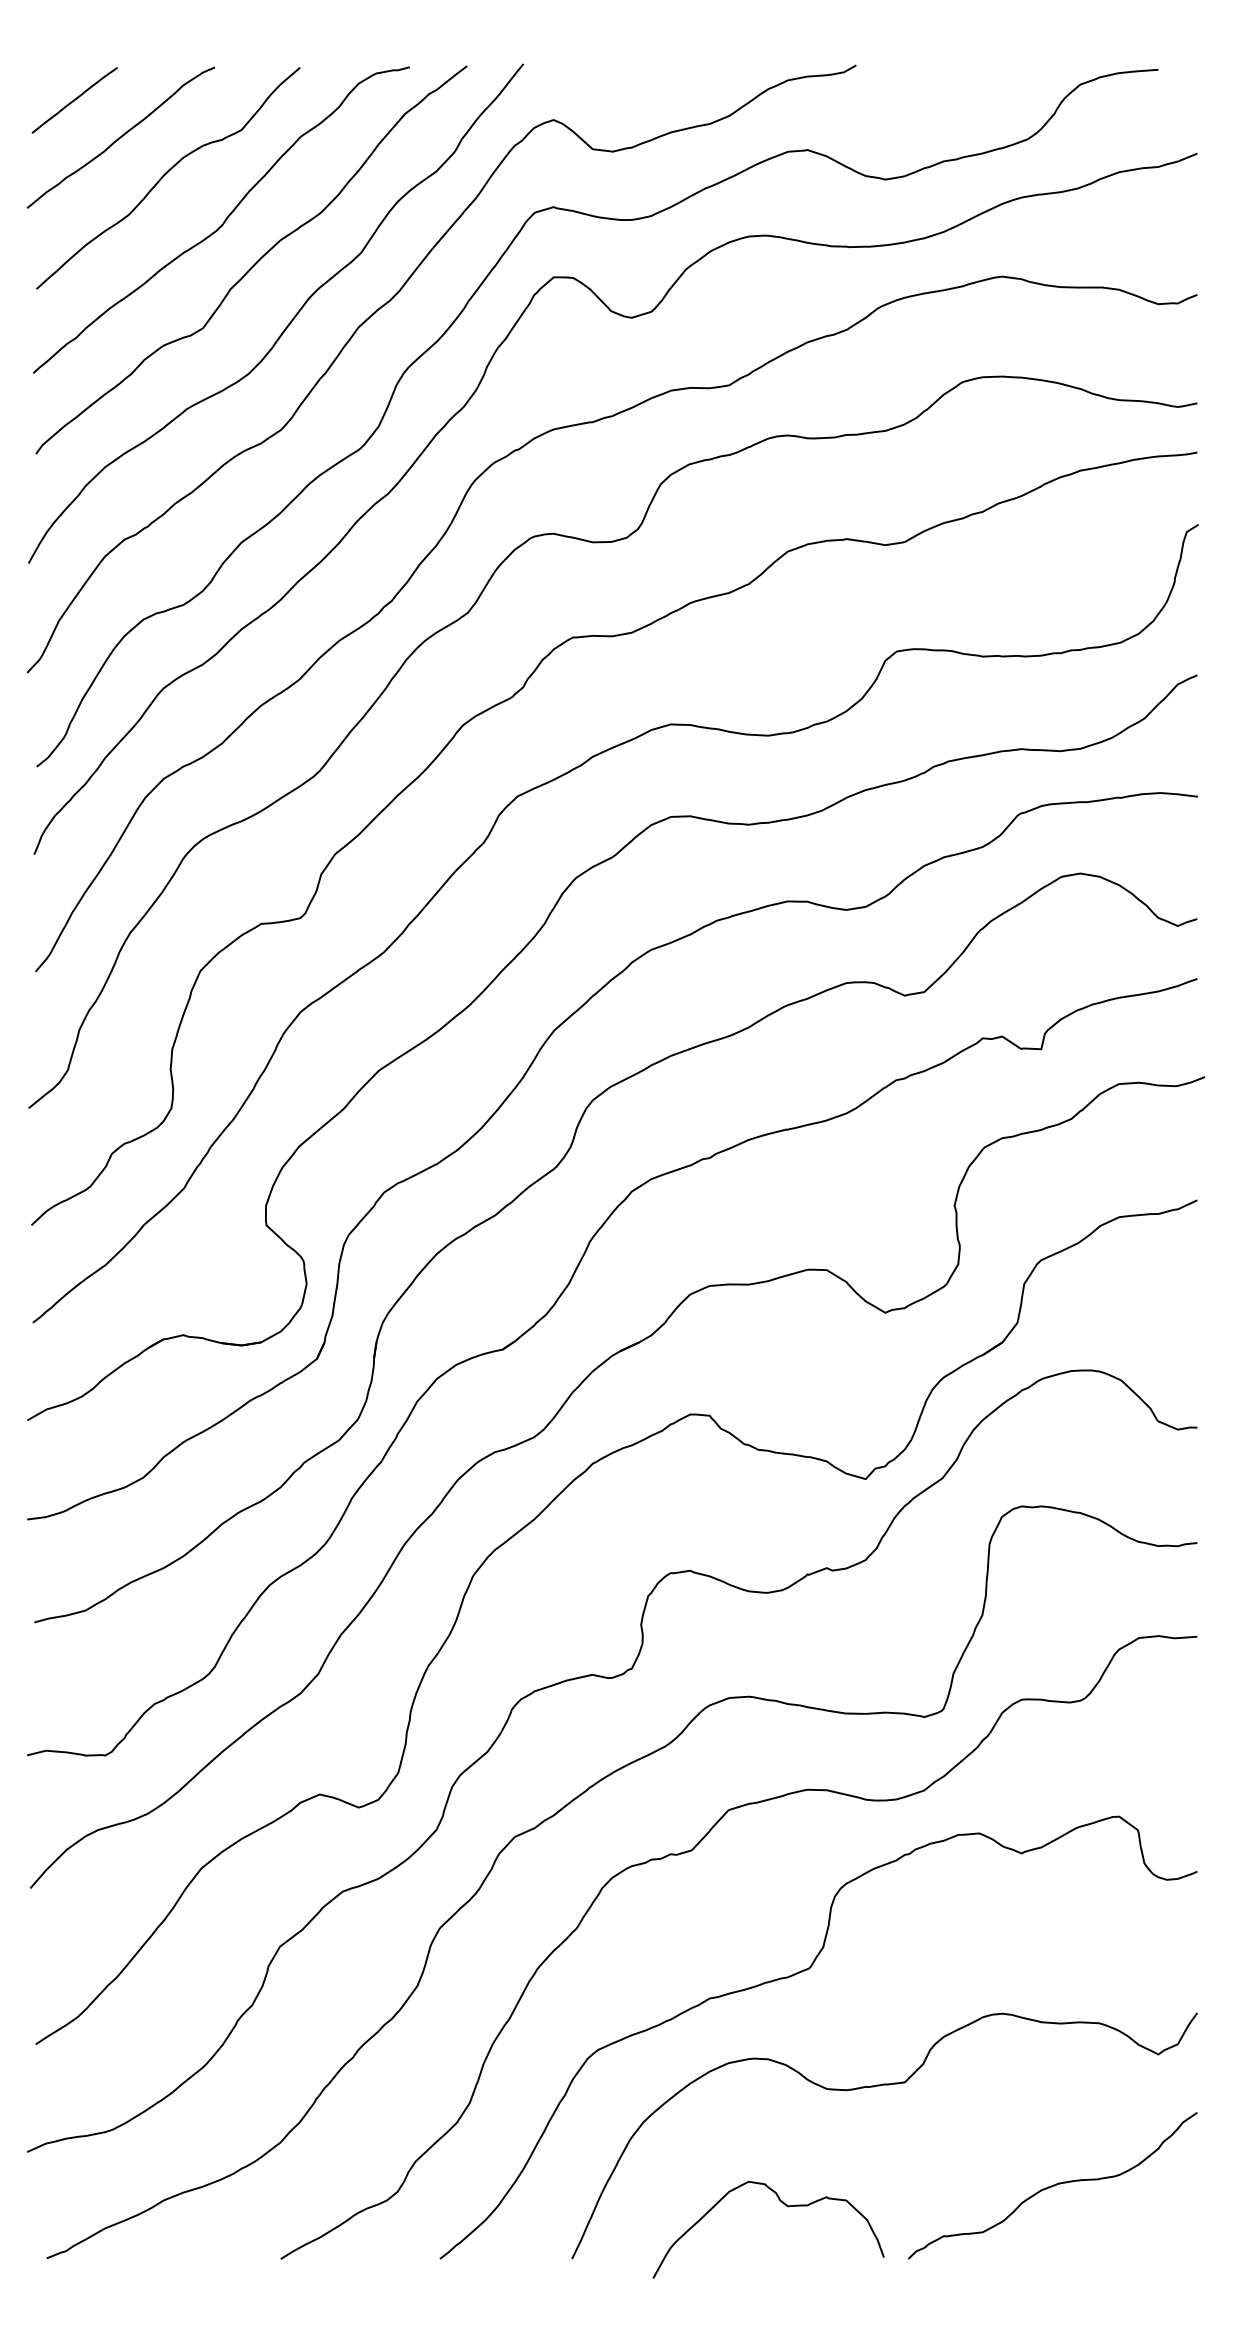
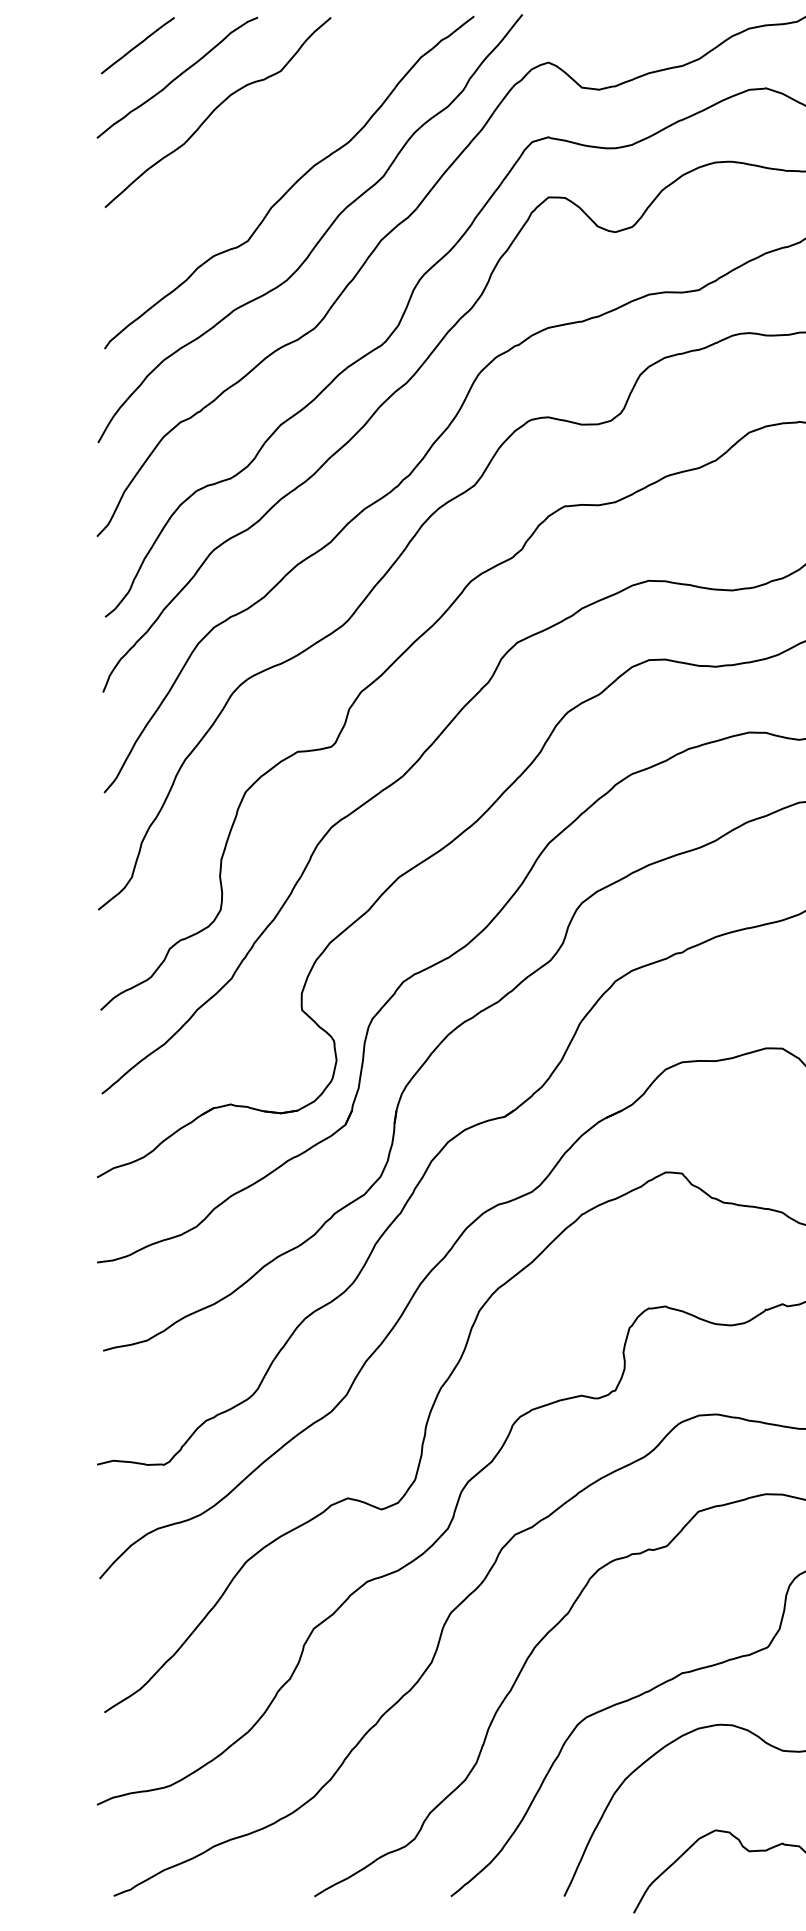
curve: (223, 221) -> (265, 149), removed

